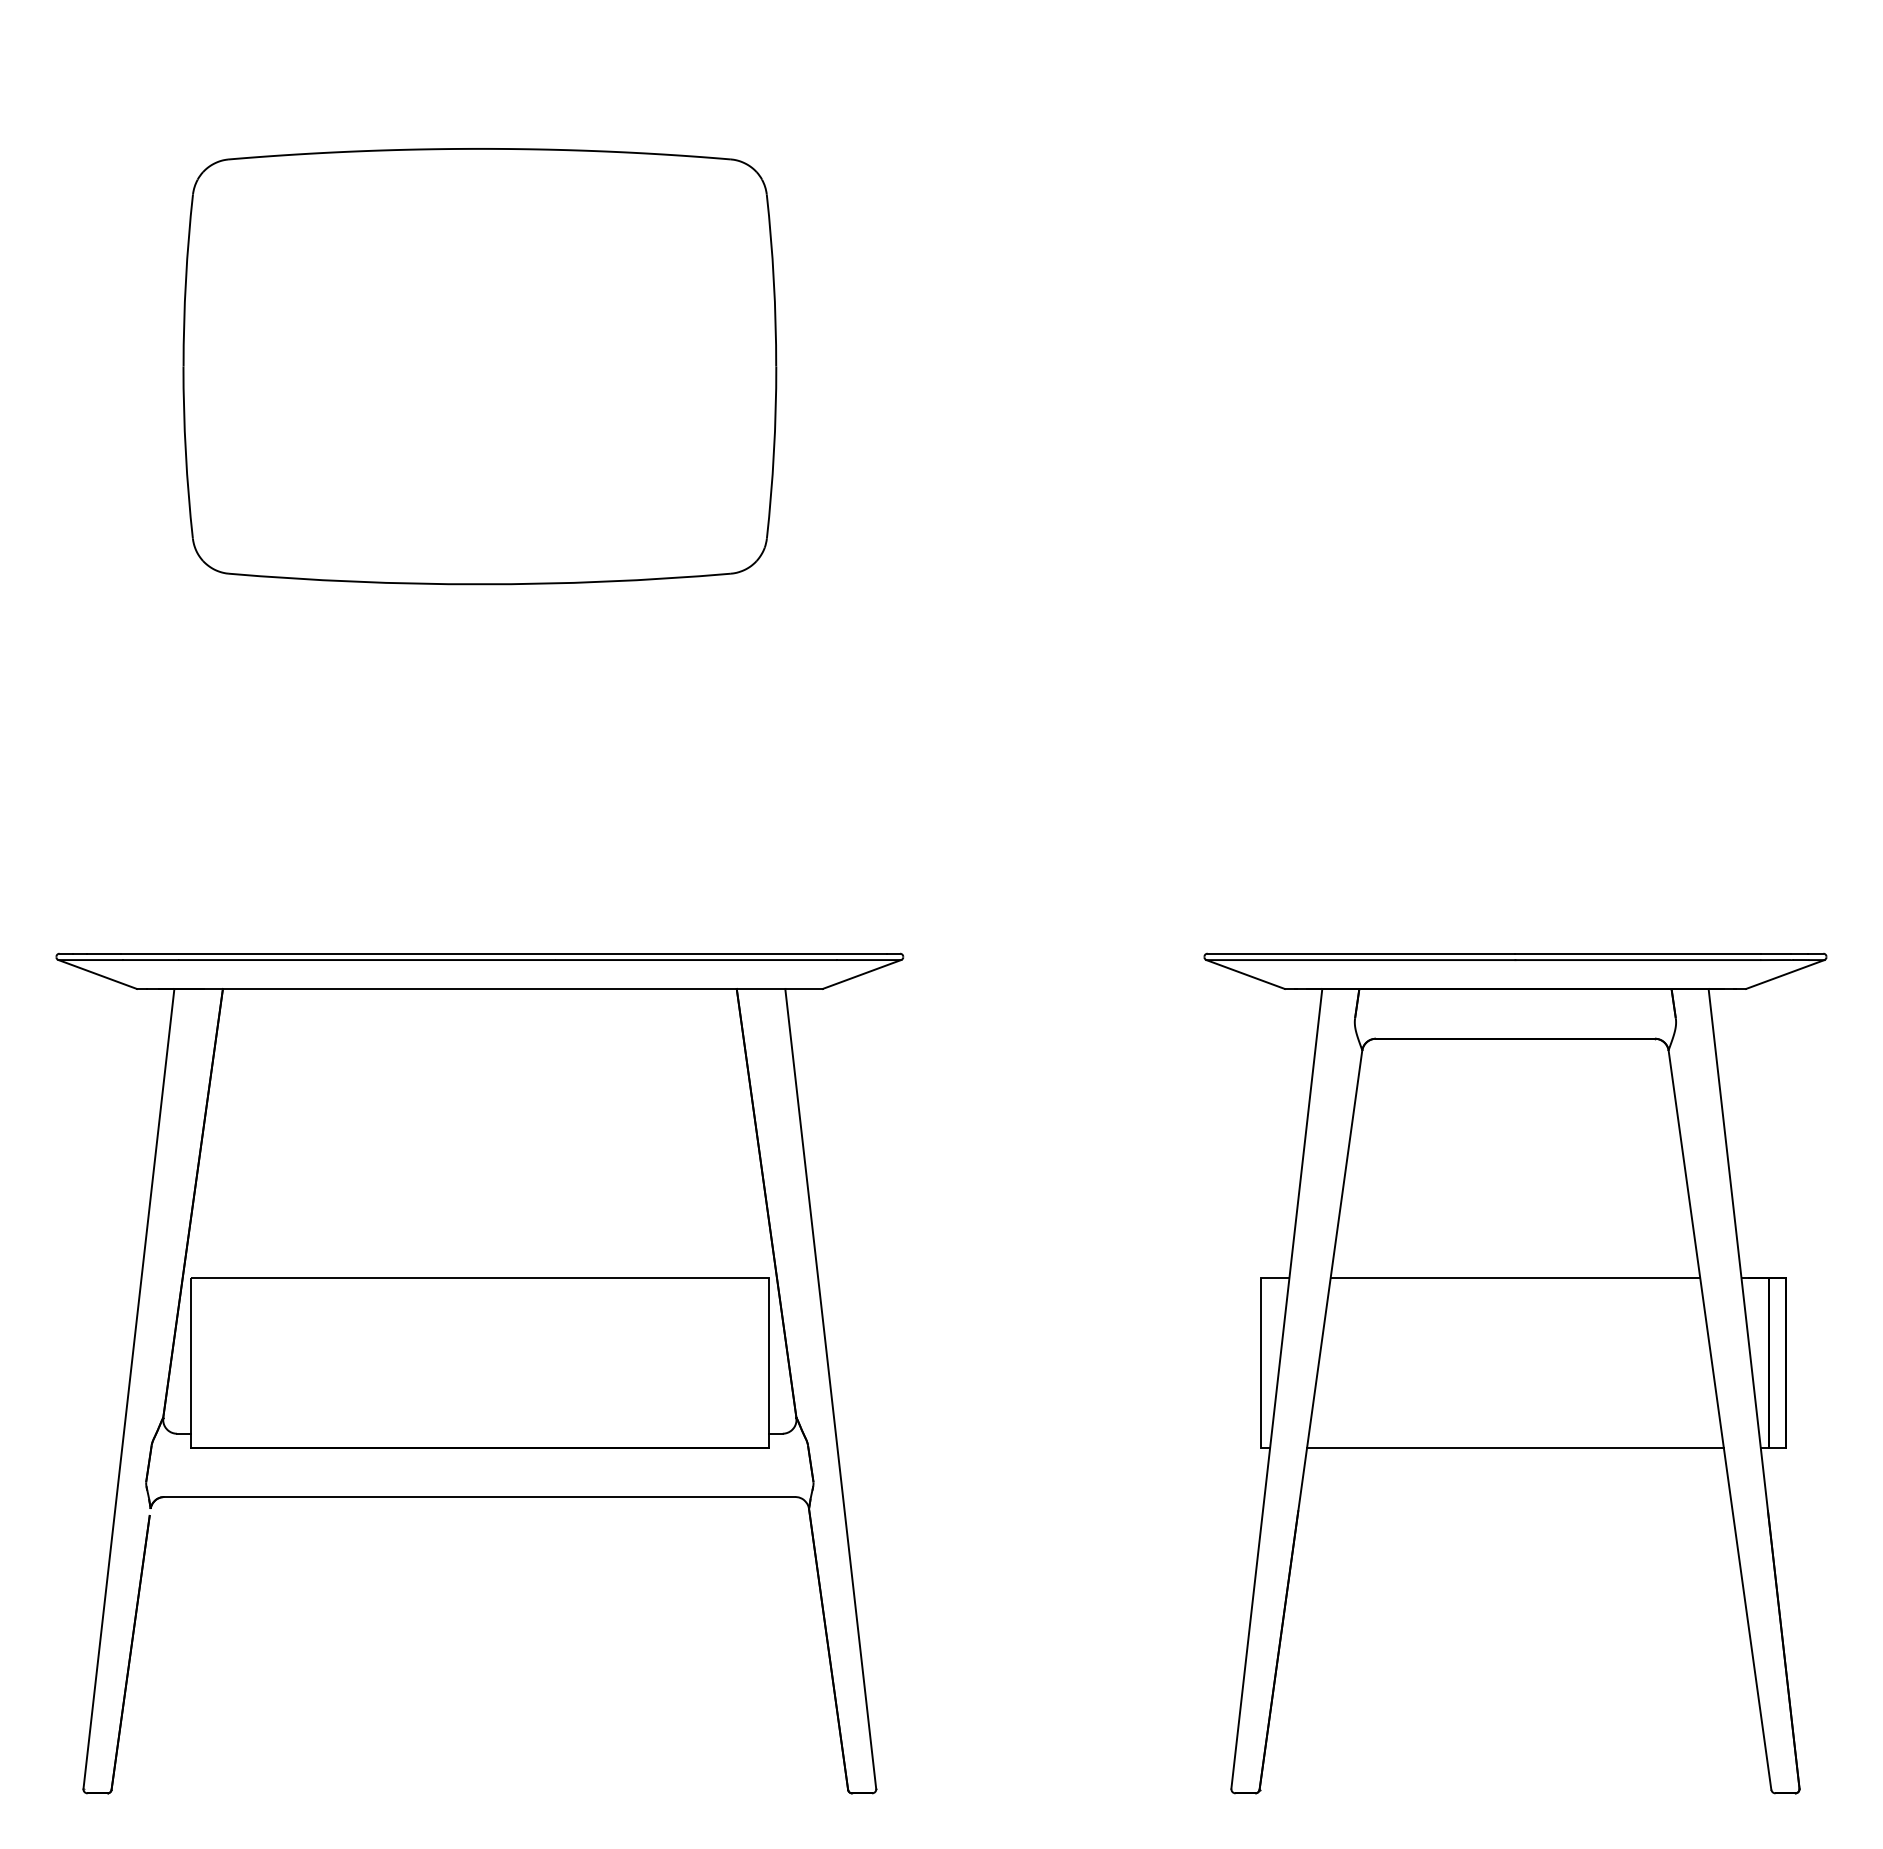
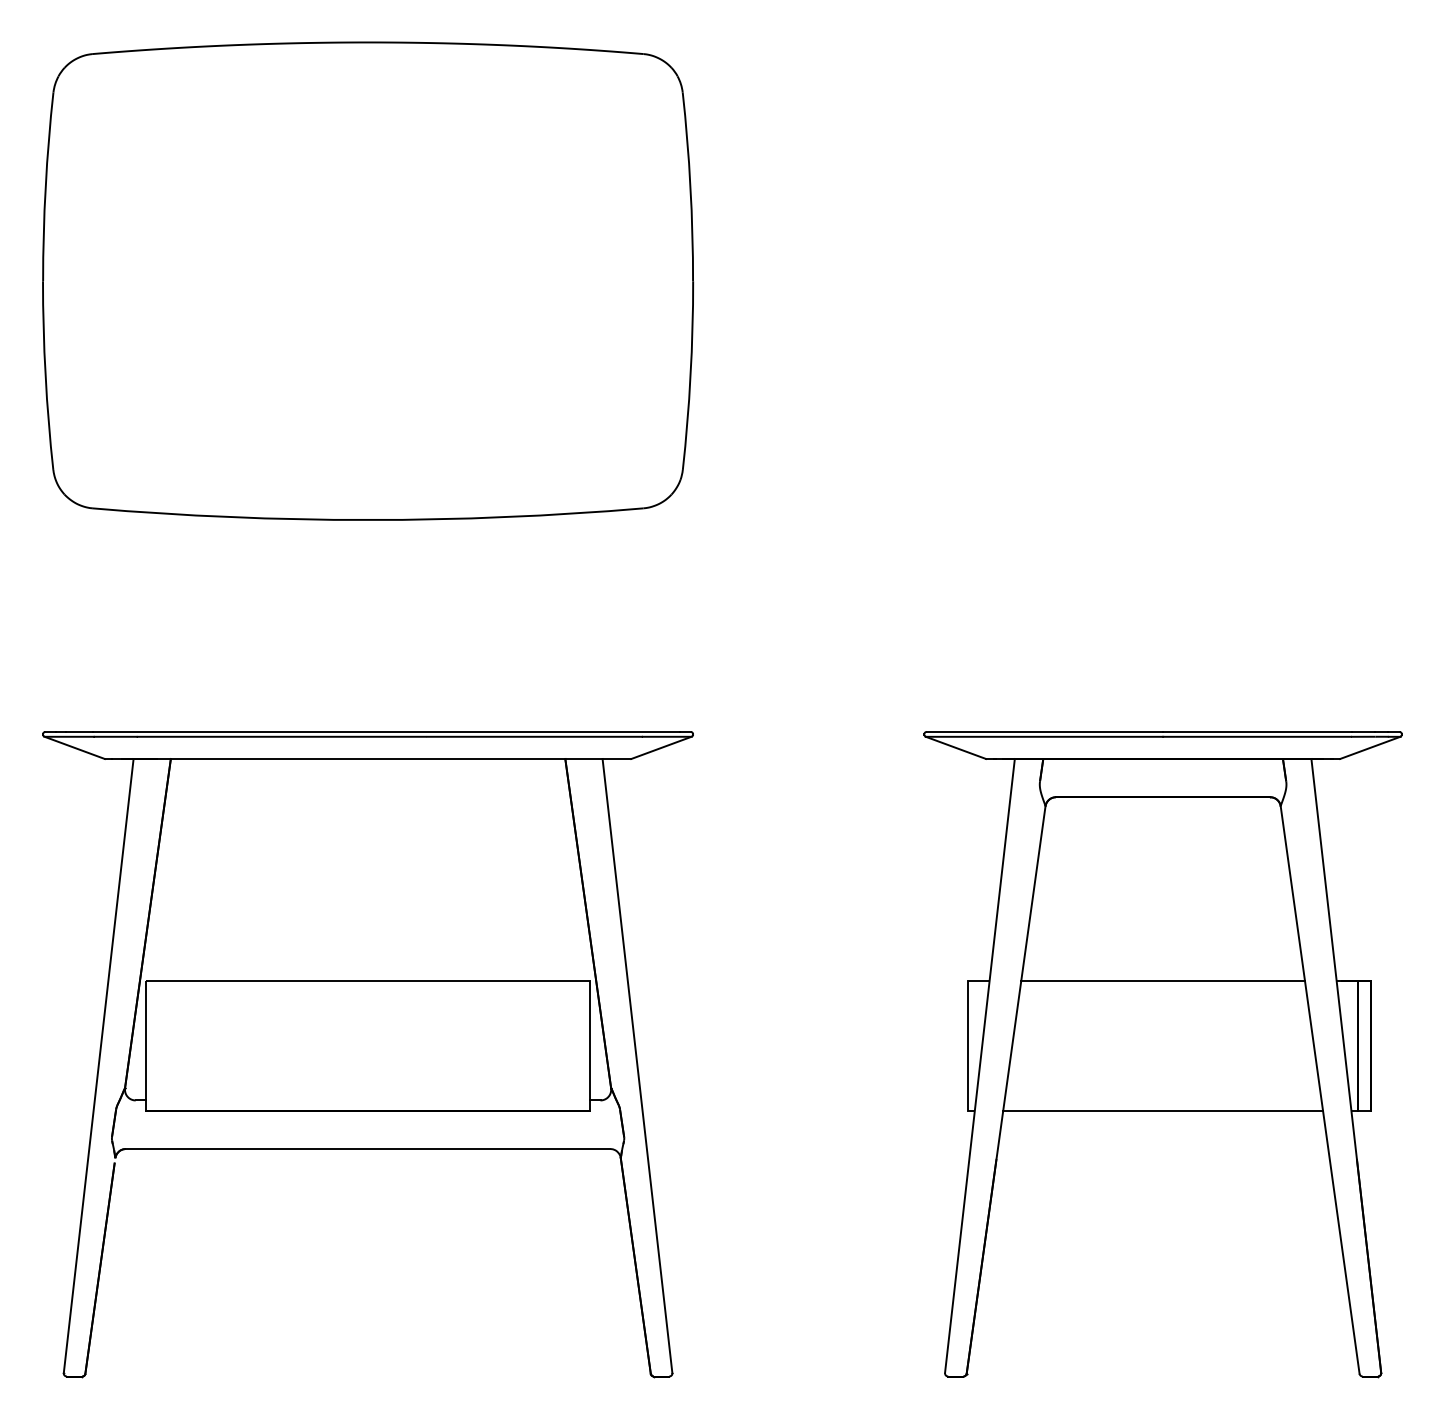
part: (479, 366) -> (367, 281), size x1.43

